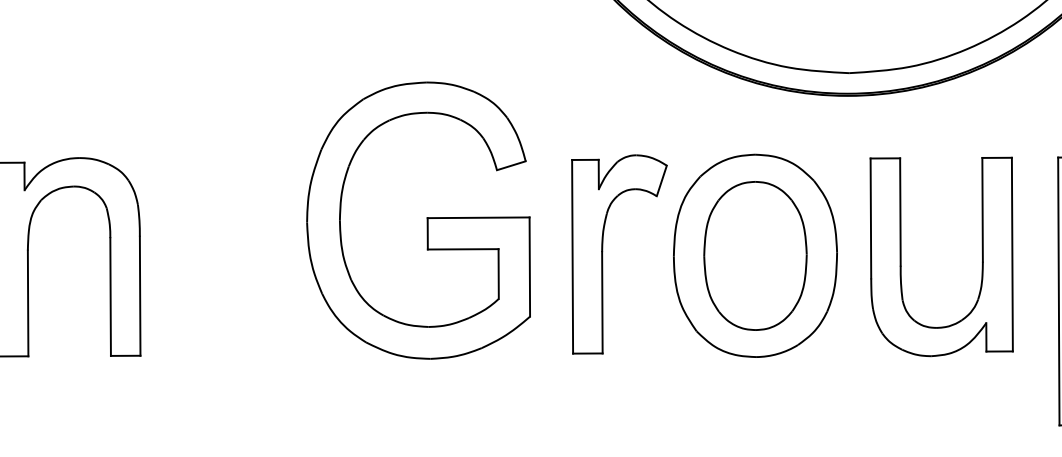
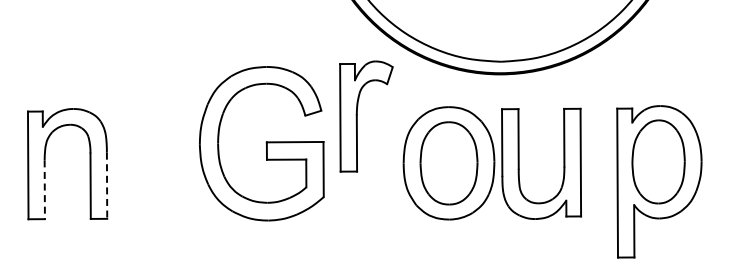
part: (603, 254) -> (357, 116), moved
part: (902, 256) -> (519, 163), moved
line: (140, 297) -> (107, 186), solid -> dashed
line: (27, 304) -> (44, 190), solid -> dashed

